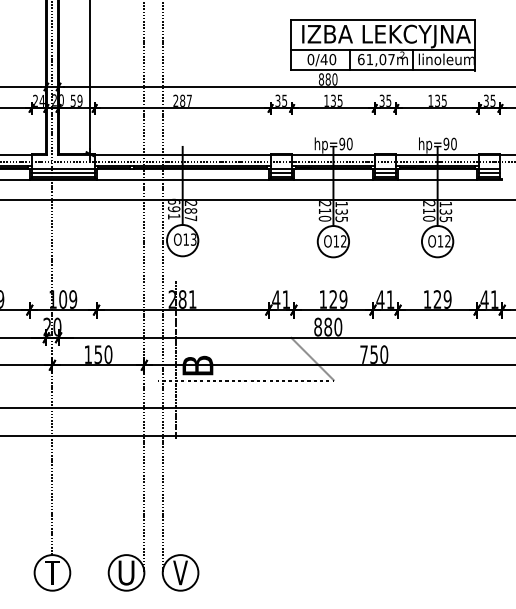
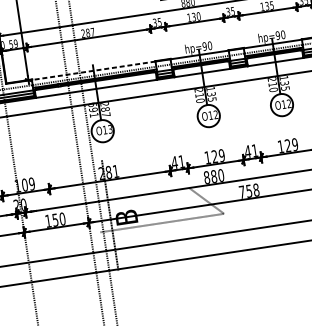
text: (339, 100) -> (198, 16), 135 -> 130
line: (182, 154) -> (93, 70), solid -> dashed
text: (384, 354) -> (256, 190), 750 -> 758

